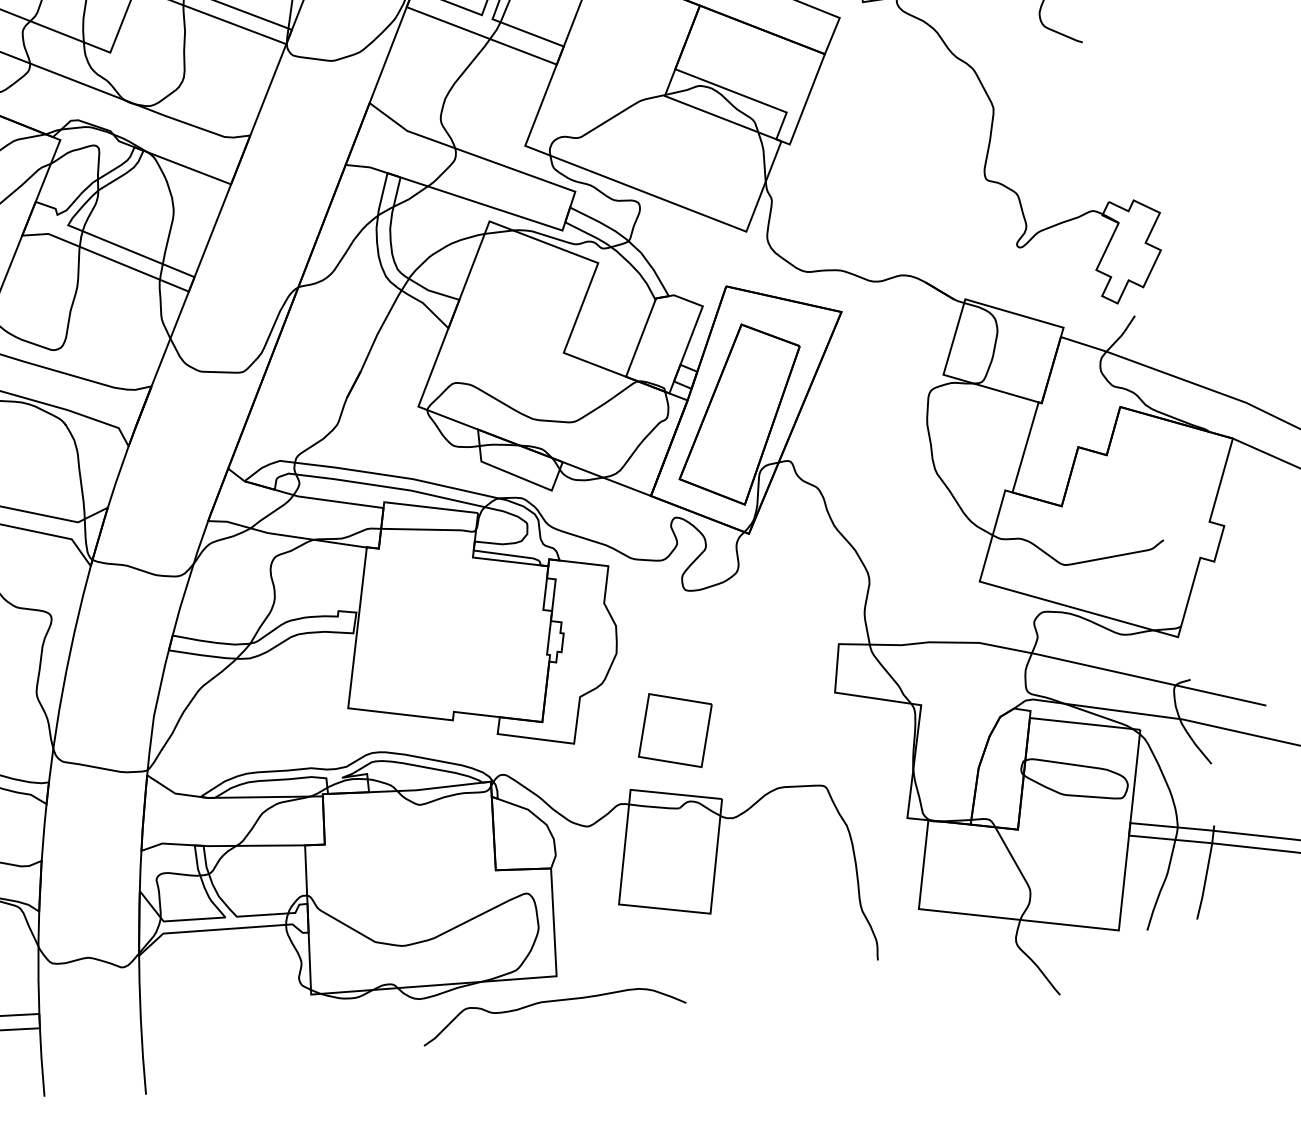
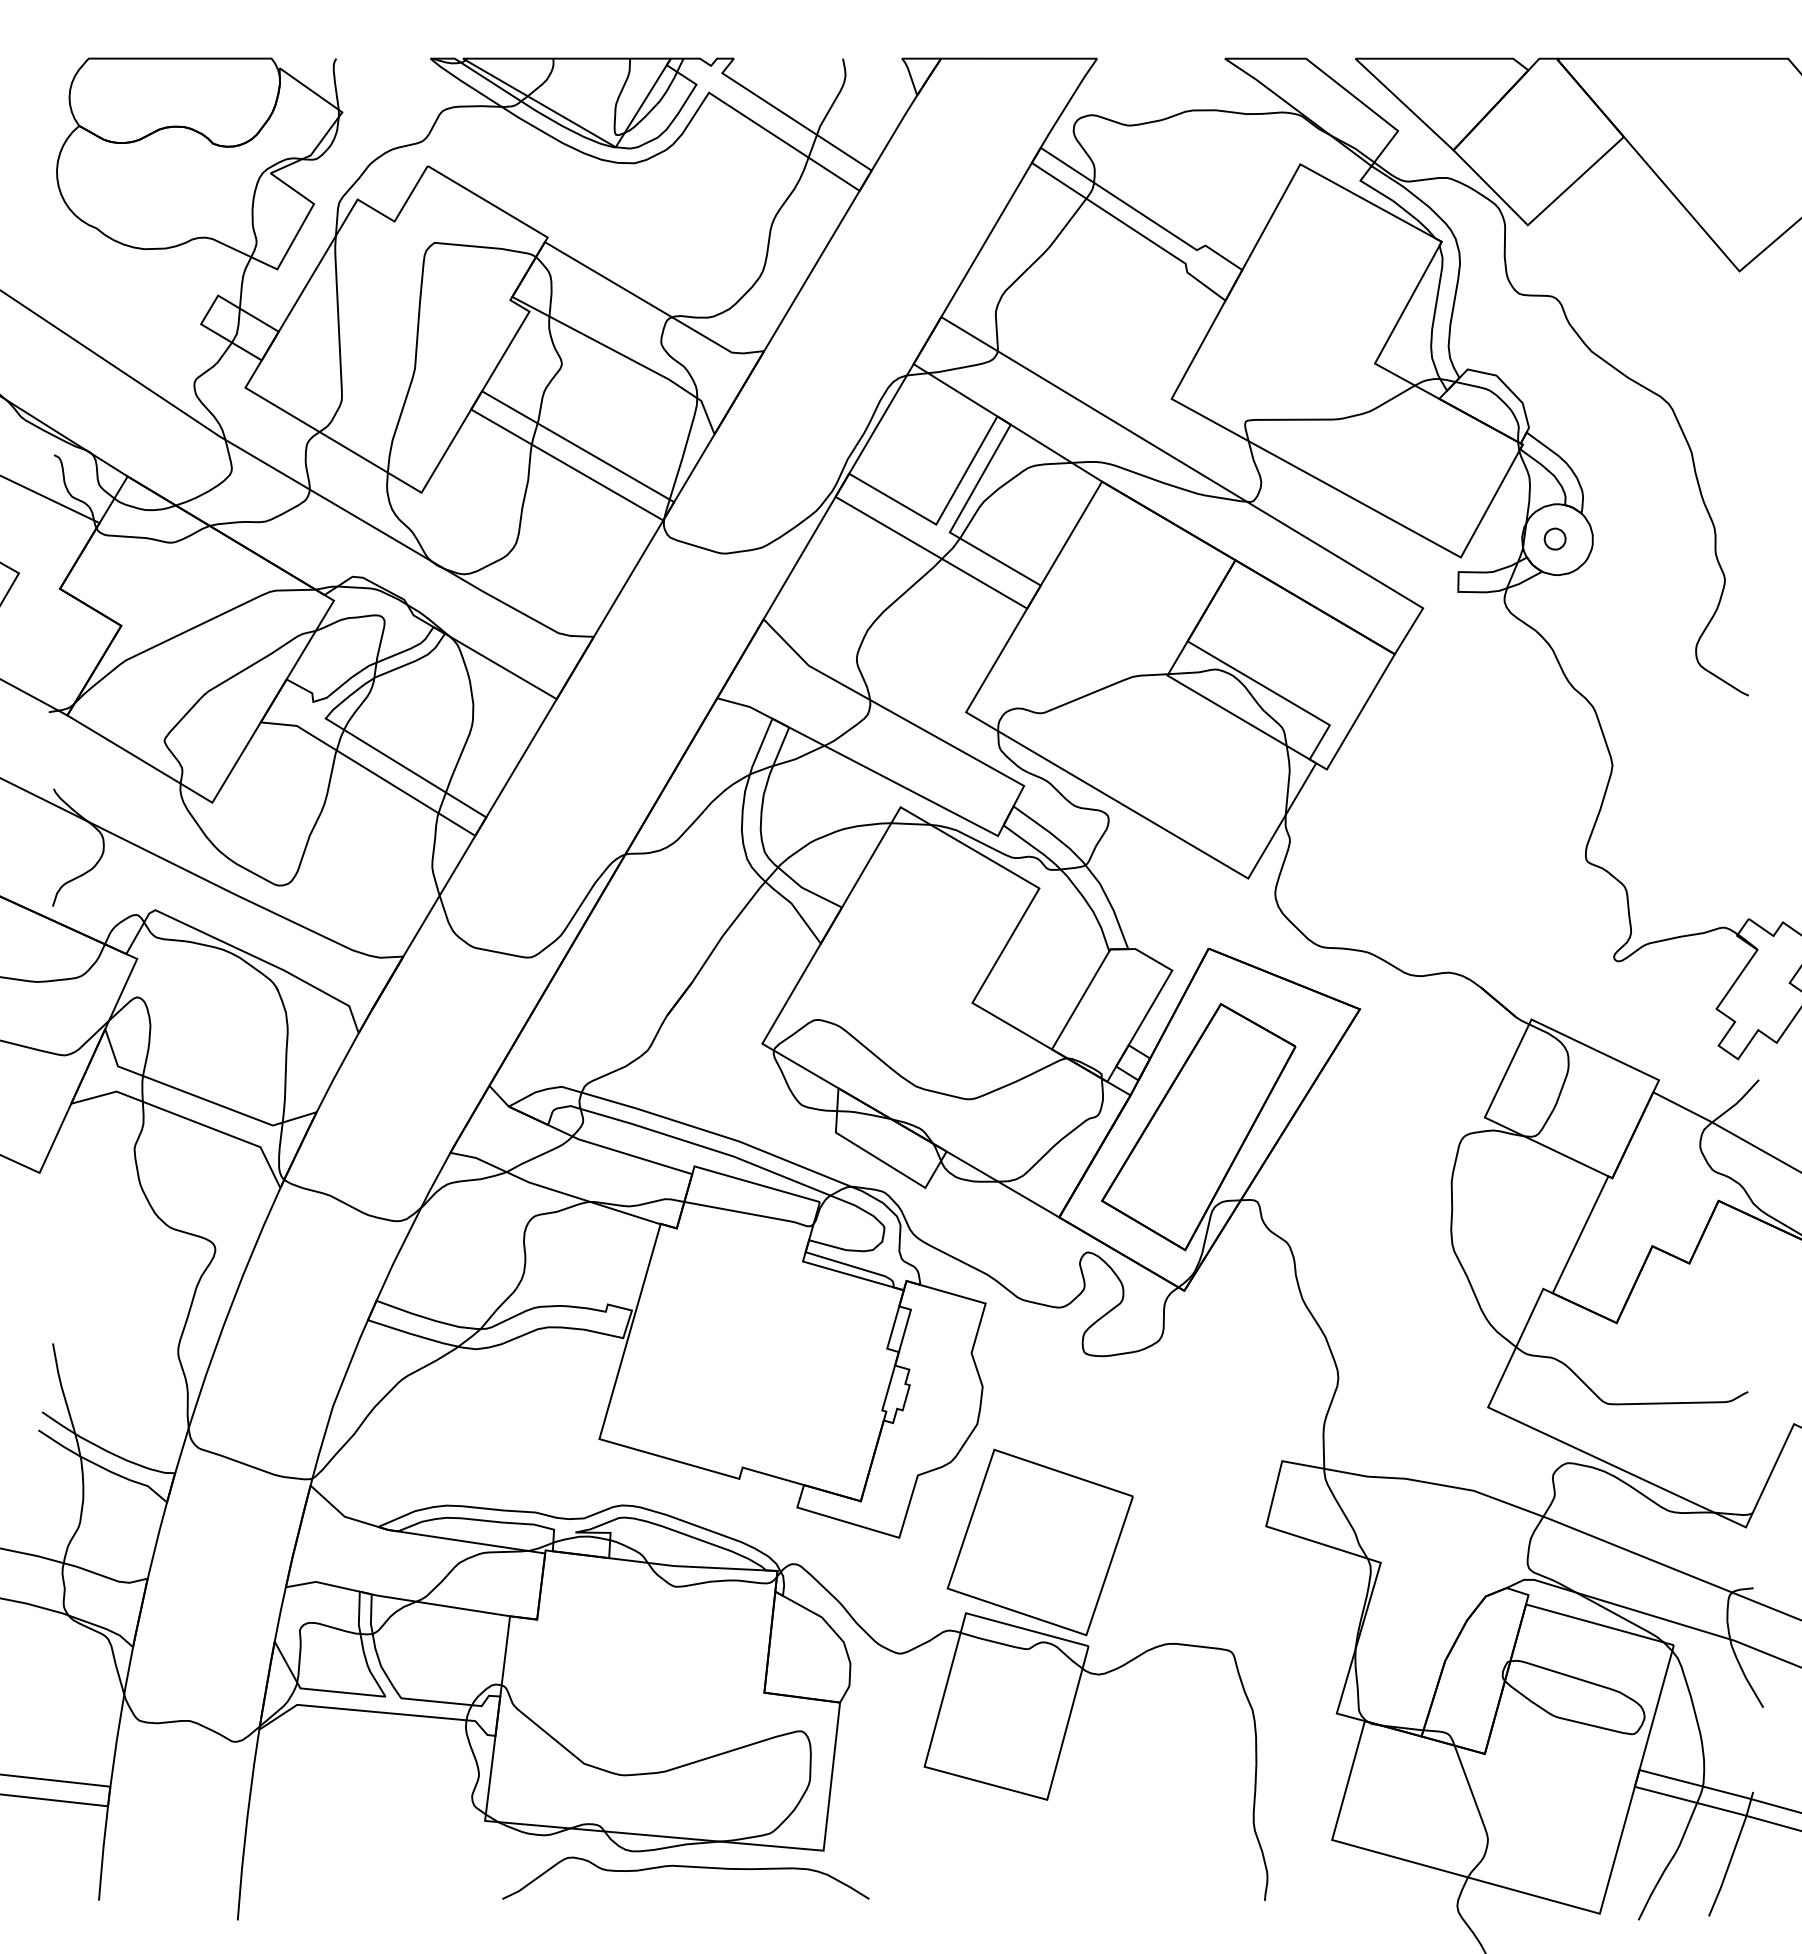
part: (674, 730) -> (1039, 1542), size x1.67
curve: (551, 1001) -> (685, 1867), moved

